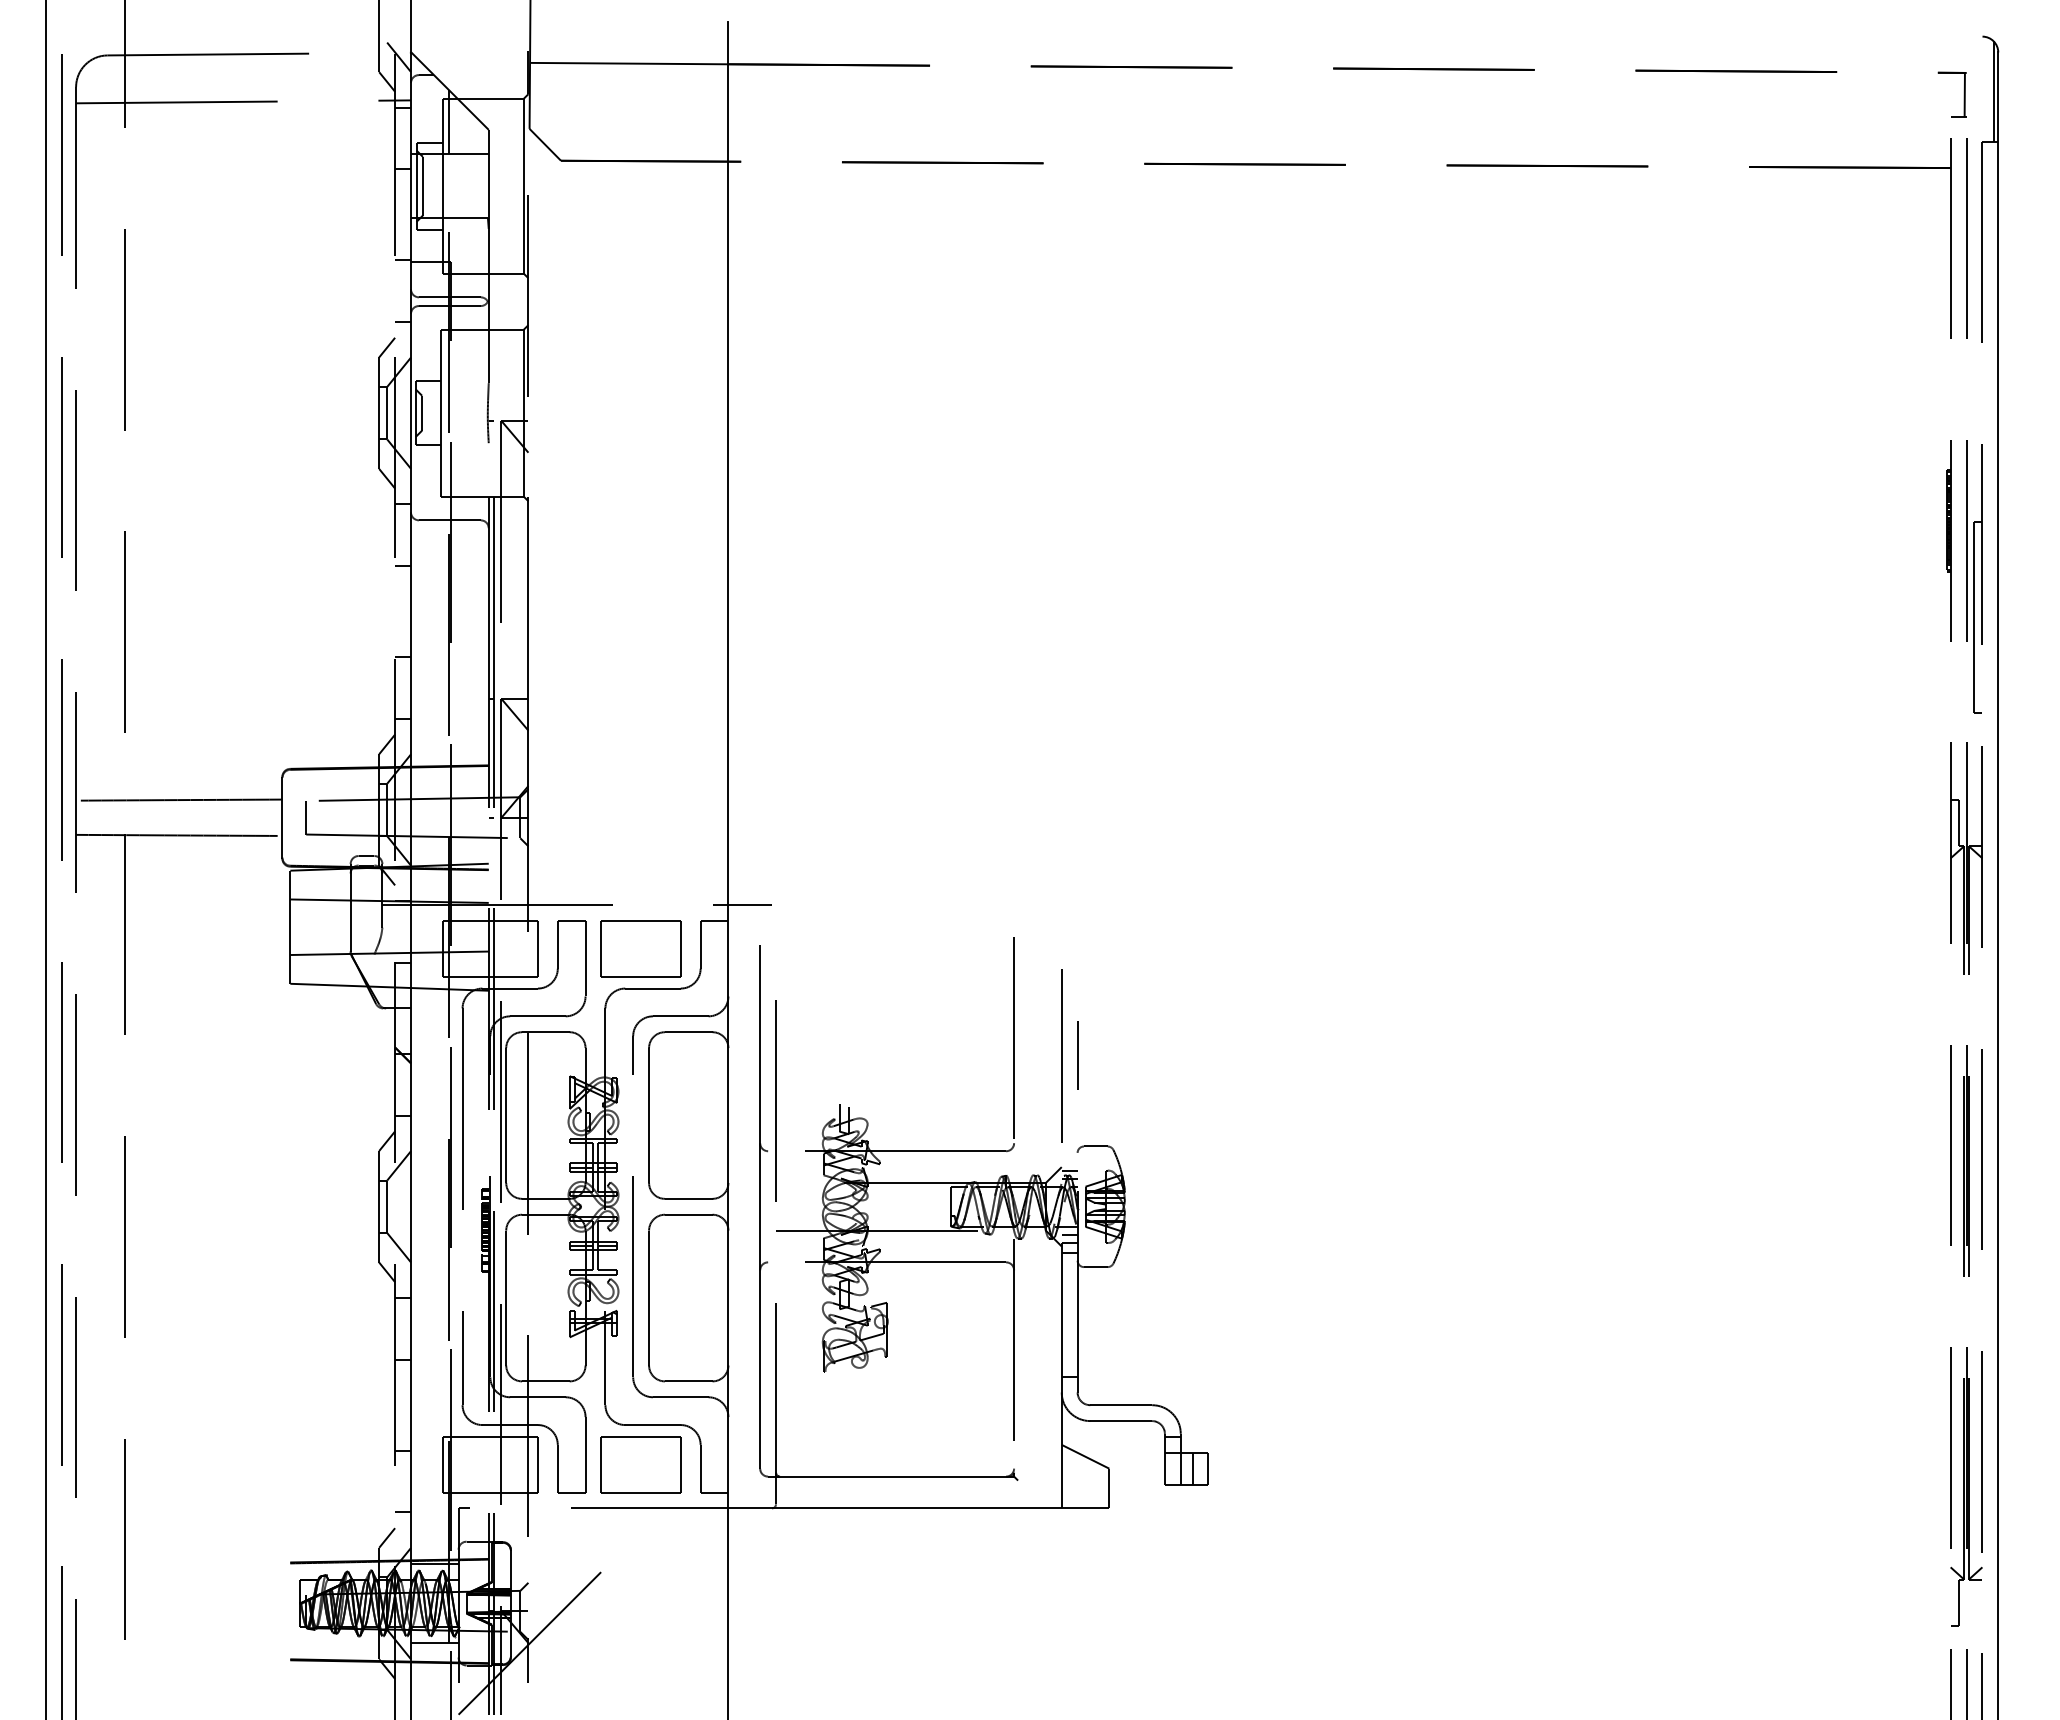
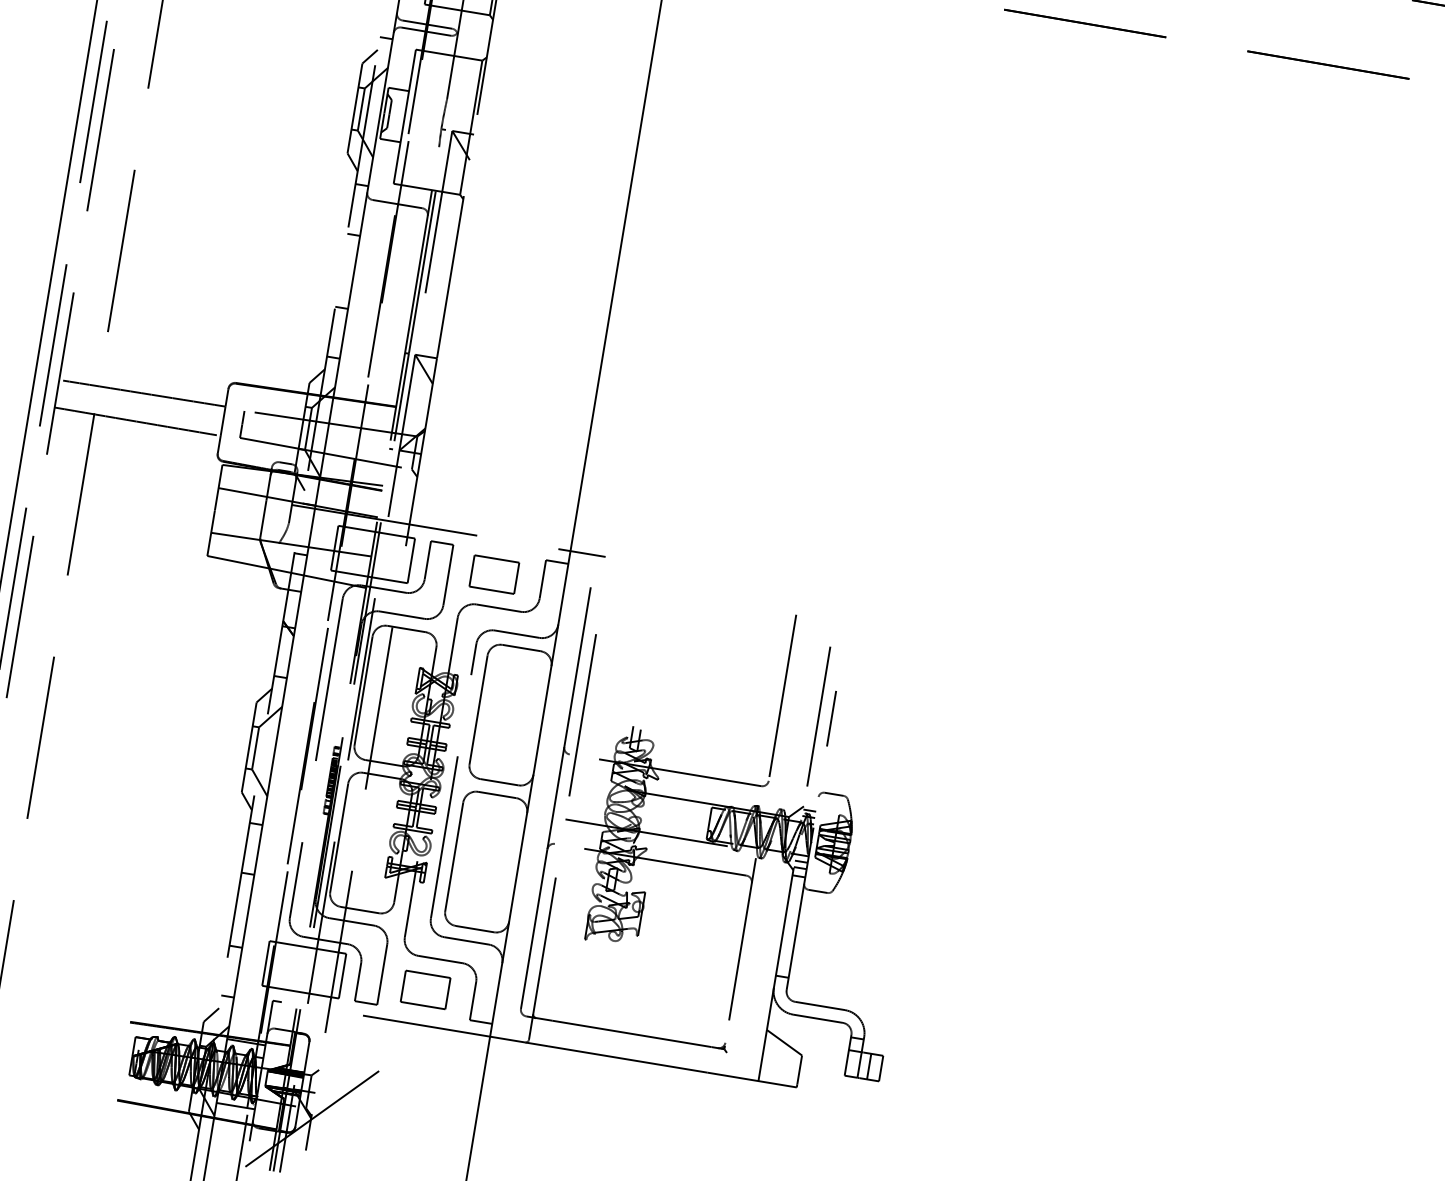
part: (640, 948) -> (493, 574), size x0.7
part: (640, 1464) -> (425, 989), size x0.7

